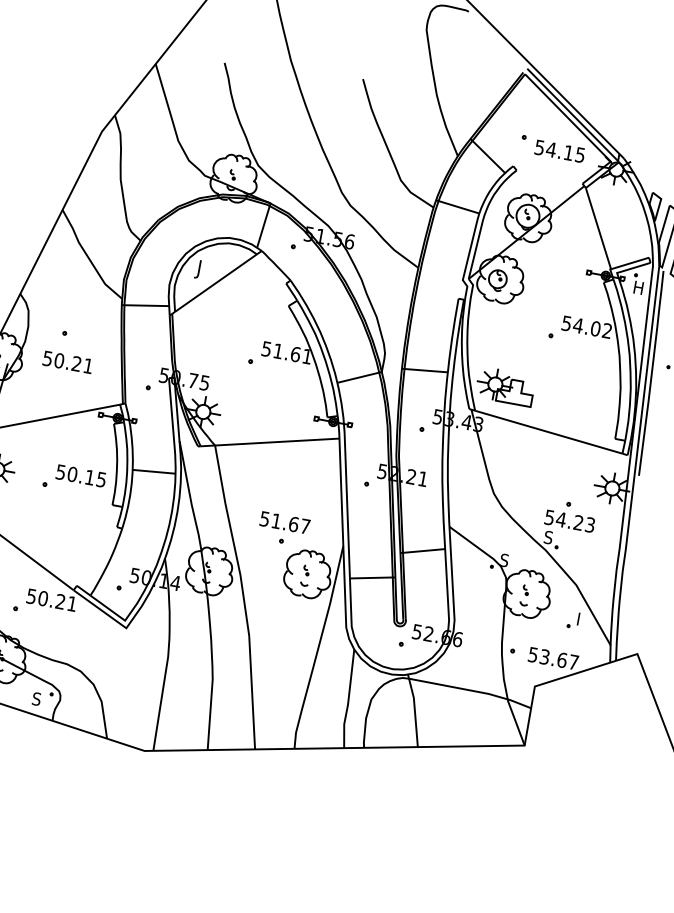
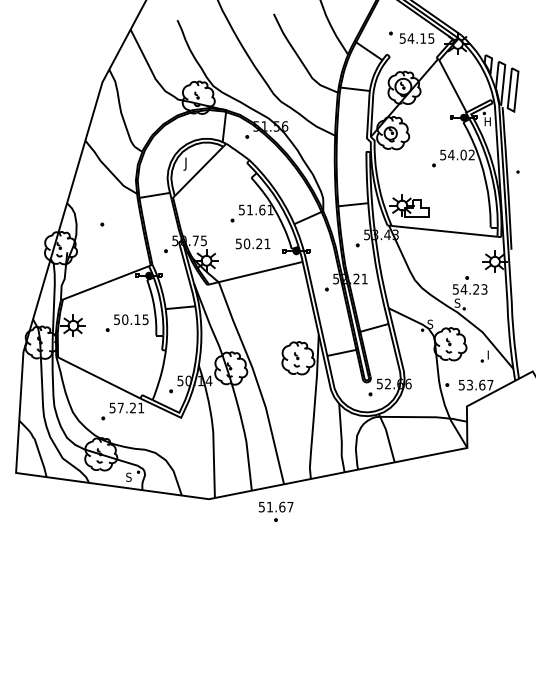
text: (67, 361) -> (252, 243), moved
part: (282, 528) -> (275, 511), moved
text: (42, 597) -> (120, 407), 50.21 -> 57.21

